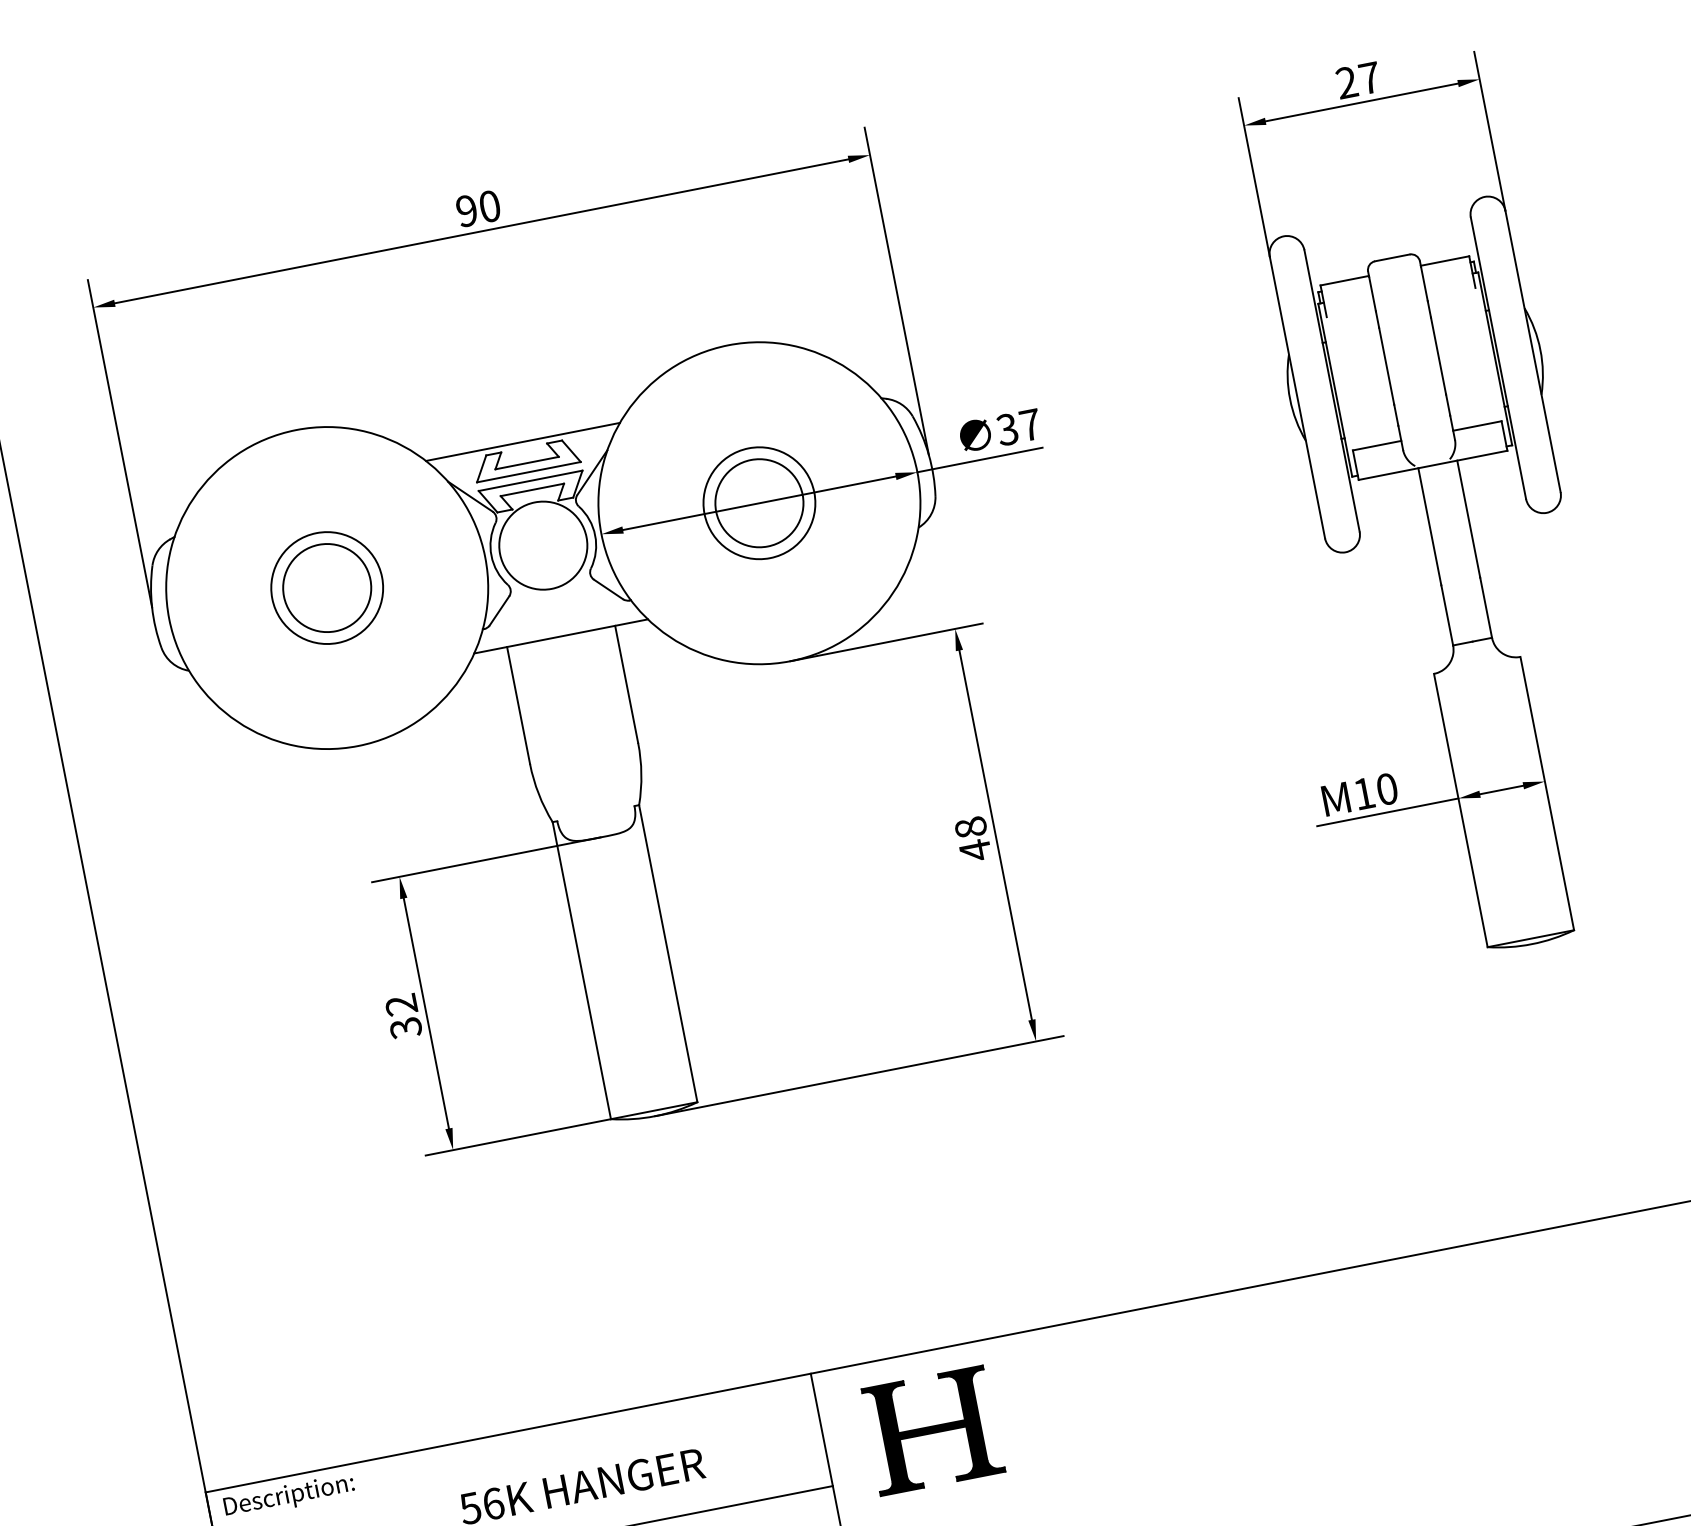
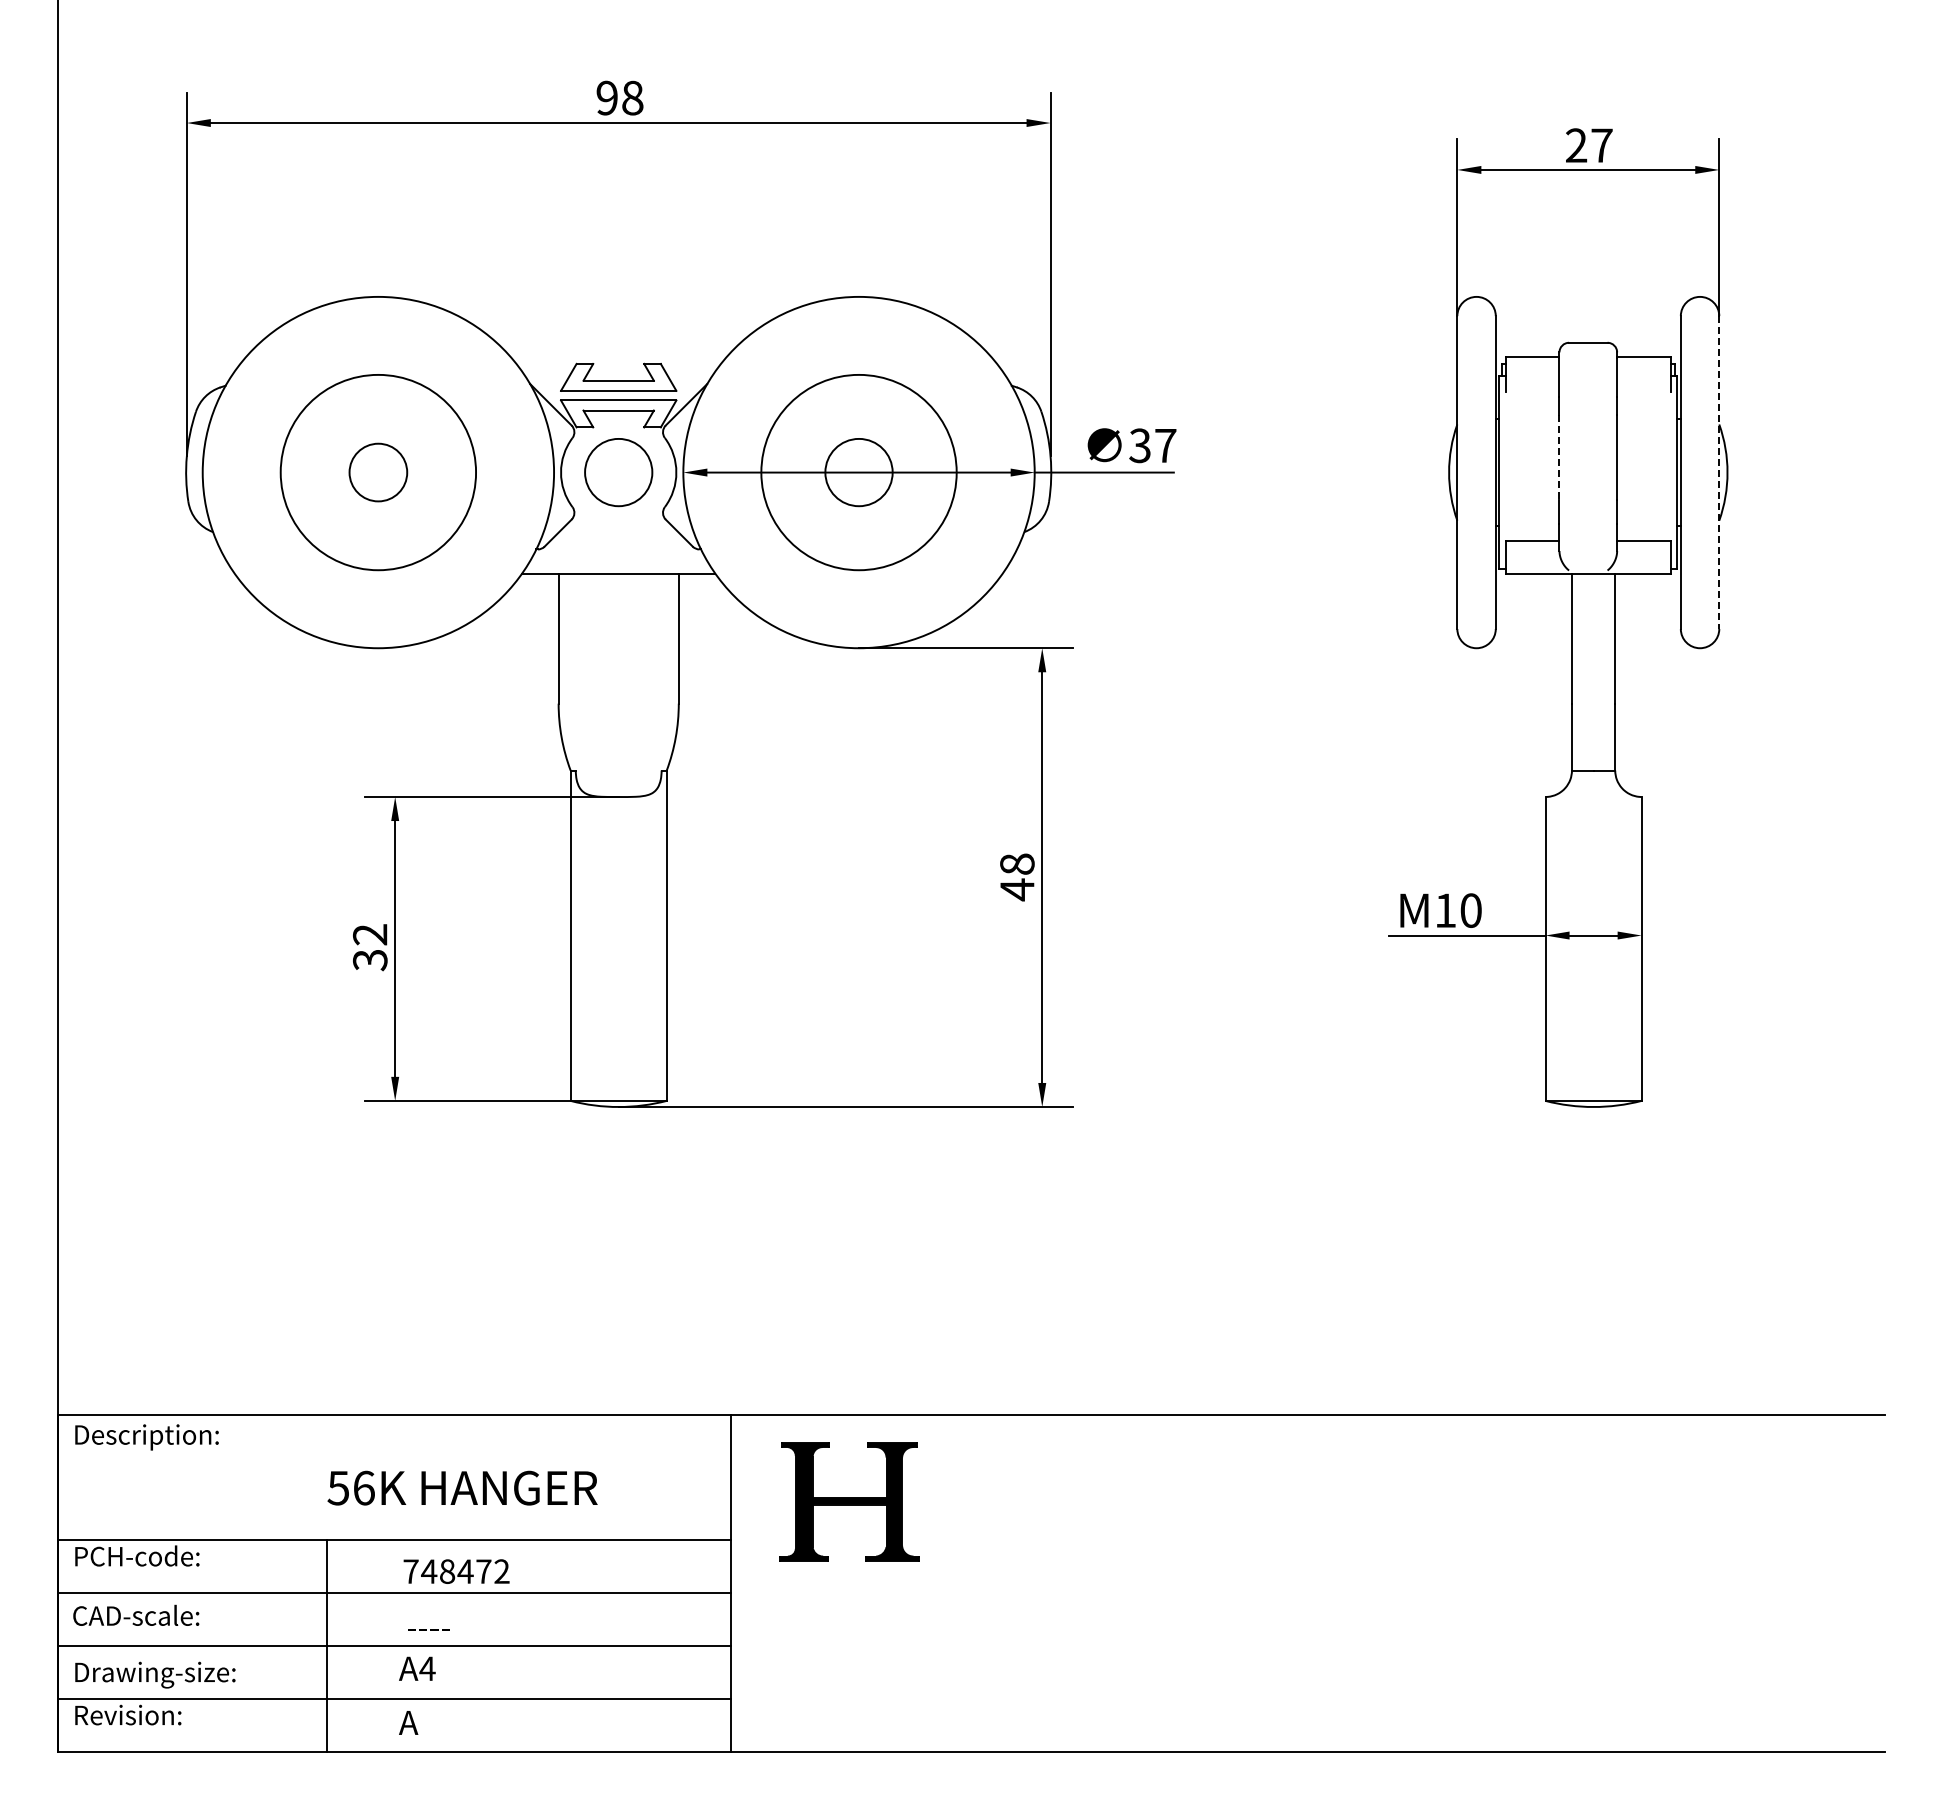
text: (489, 205) -> (632, 97), 90 -> 98
line: (1533, 352) -> (1719, 473), solid -> dashed
line: (1386, 366) -> (1559, 457), solid -> dashed
line: (522, 442) -> (618, 357), removed
circle: (758, 503) -> (858, 472), size x0.7
circle: (758, 503) -> (858, 472), size x1.6
circle: (543, 545) -> (618, 472), size x0.7
circle: (327, 587) -> (378, 472), size x0.6
circle: (327, 587) -> (378, 472), size x1.6

